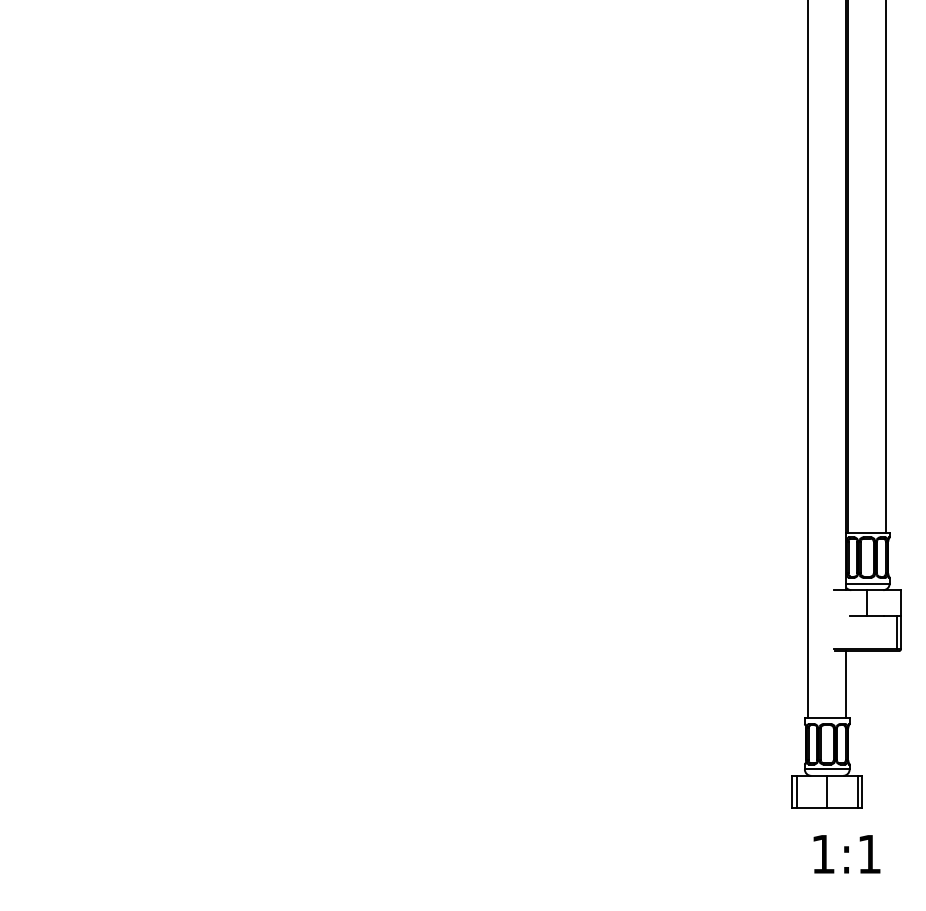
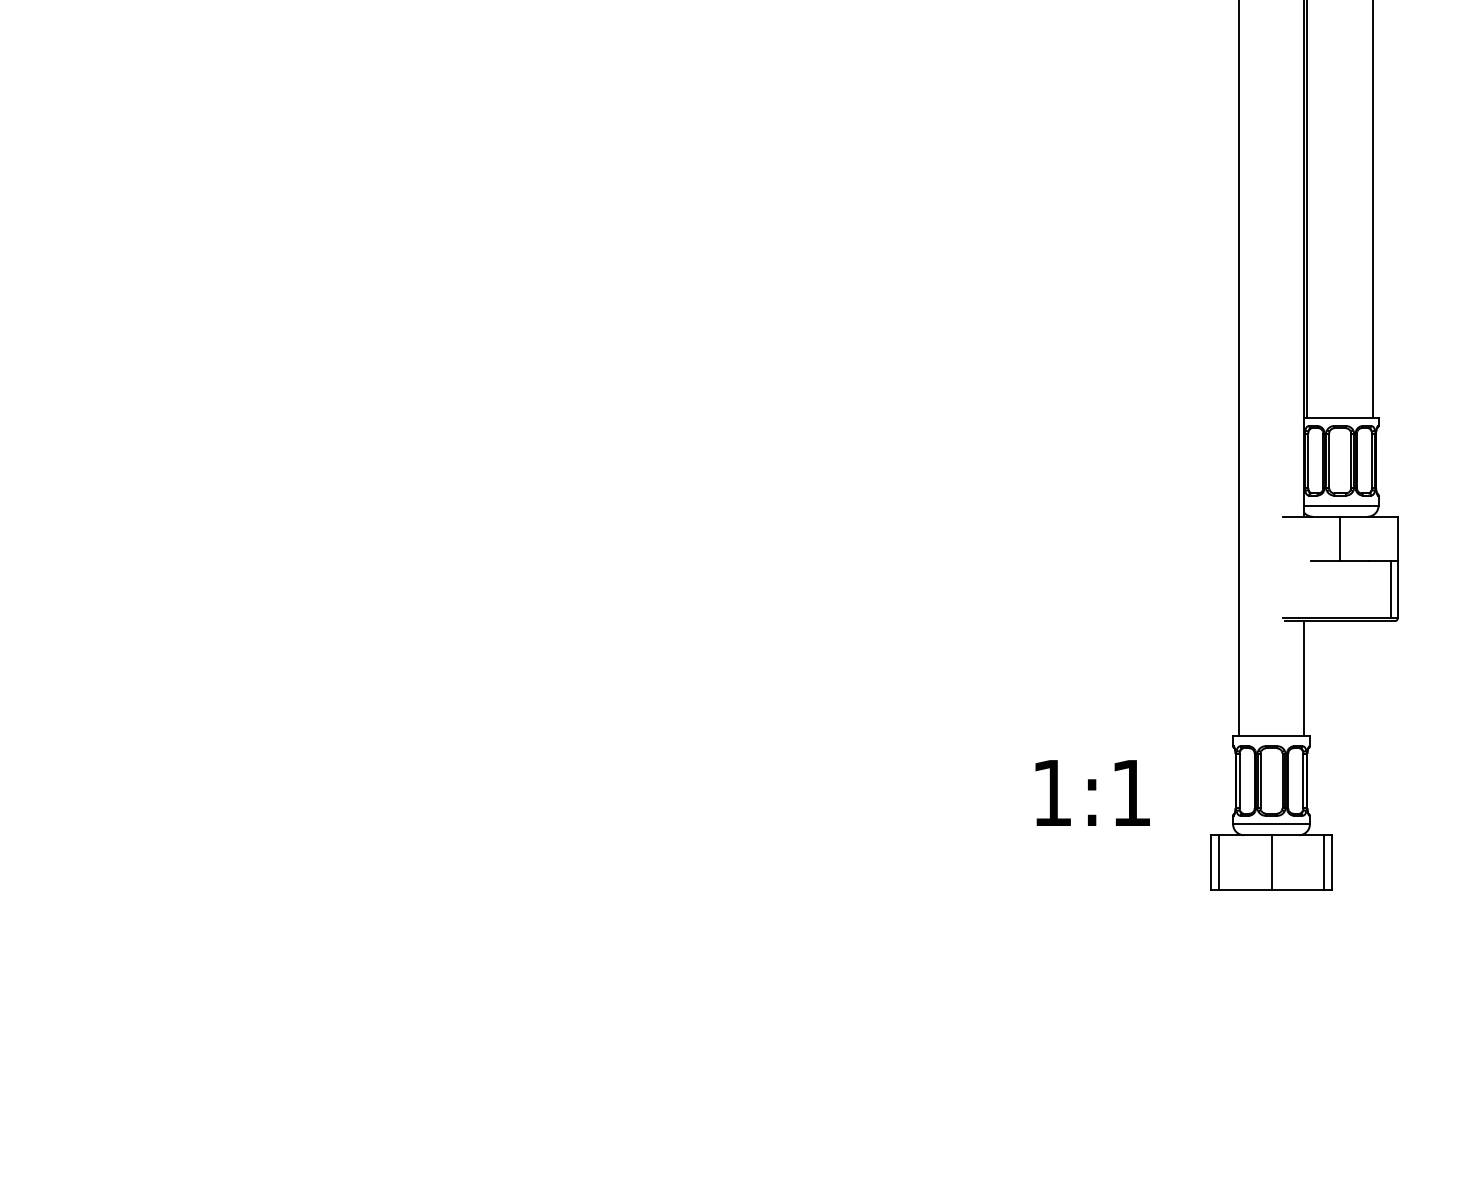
text: (846, 854) -> (1091, 793), moved

